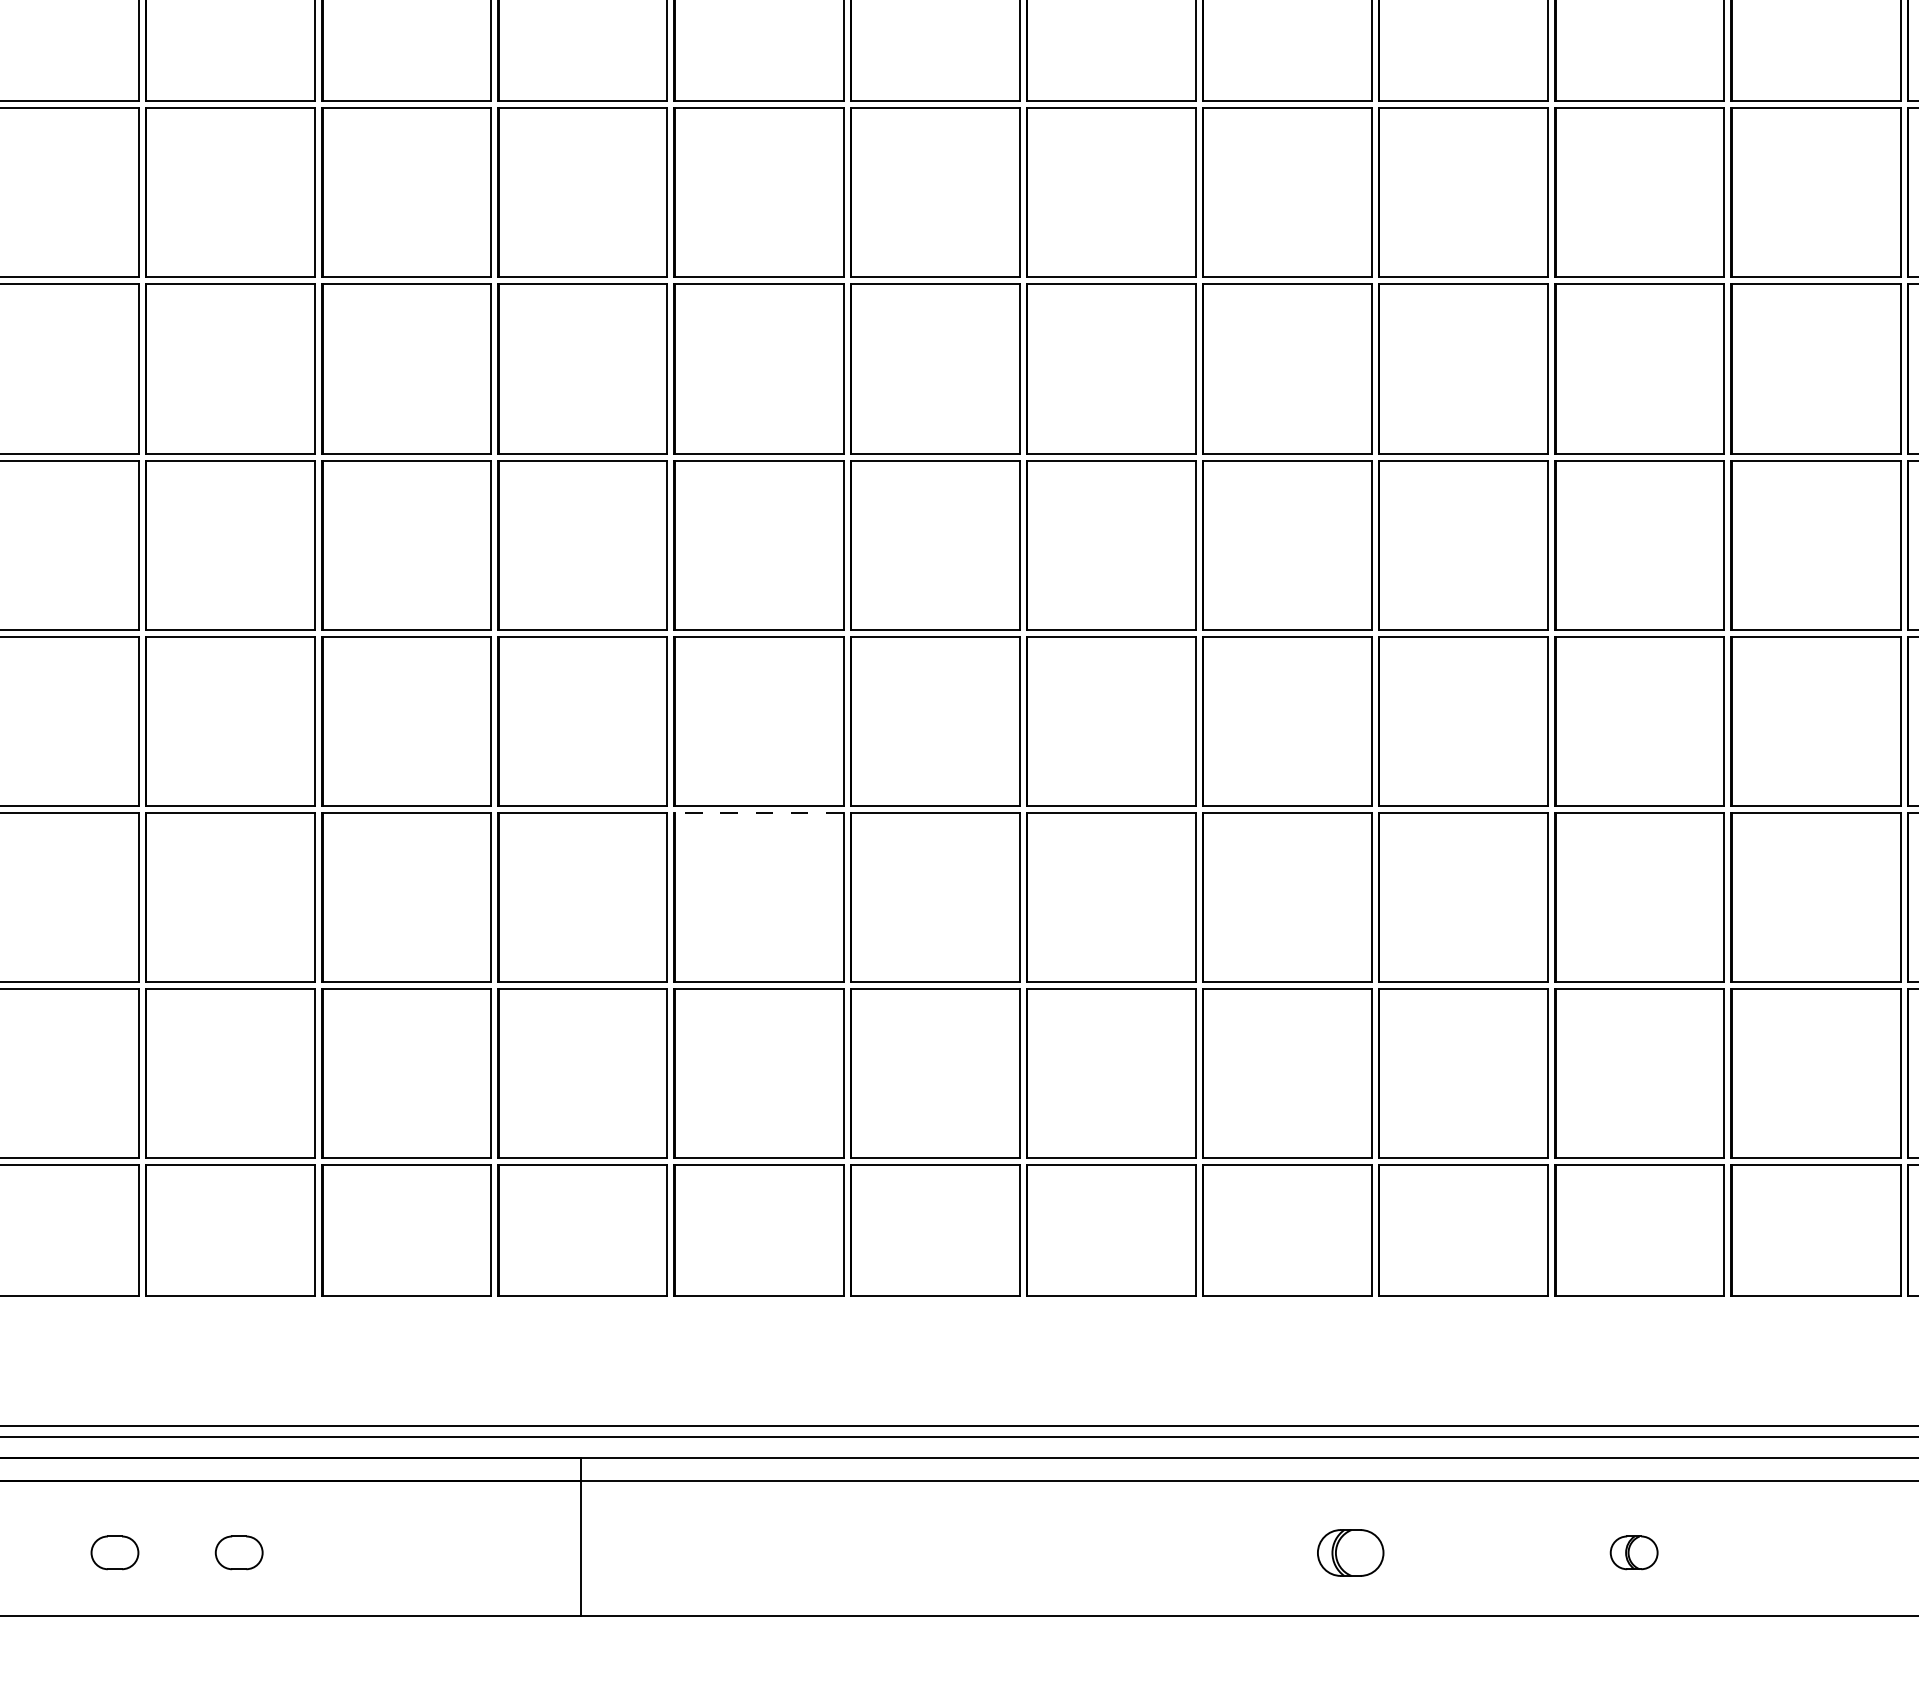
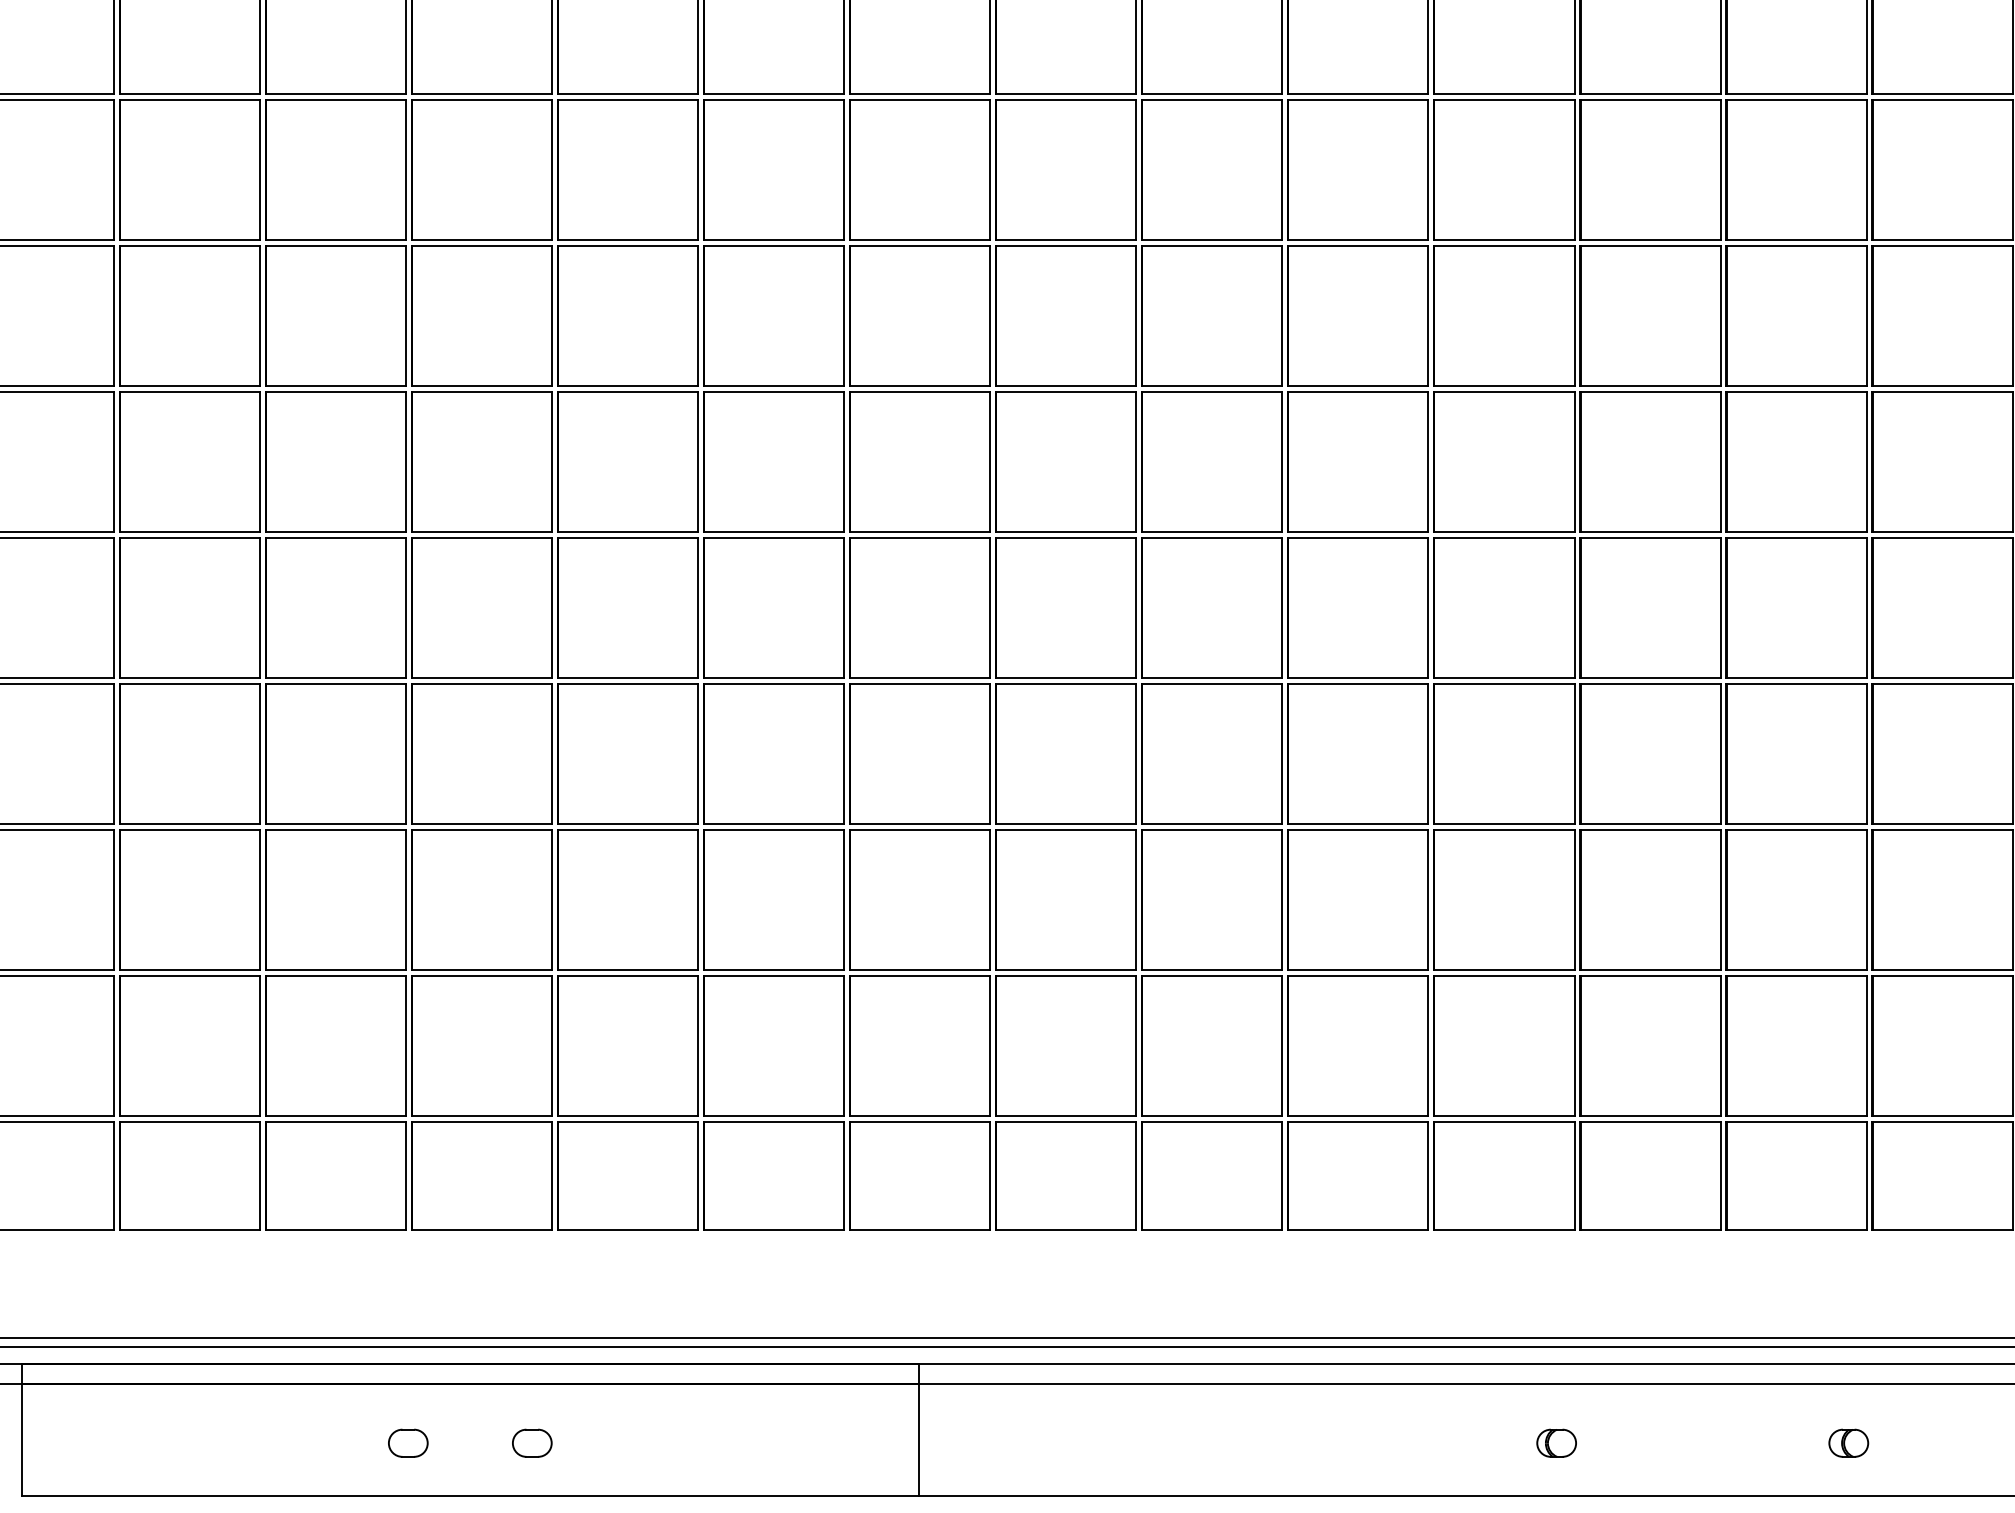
line: (758, 812) -> (1065, 829), dashed -> solid
part: (239, 1551) -> (635, 1442), removed
part: (1350, 1551) -> (1556, 1442), size x0.71
part: (1633, 1551) -> (1848, 1442), moved

